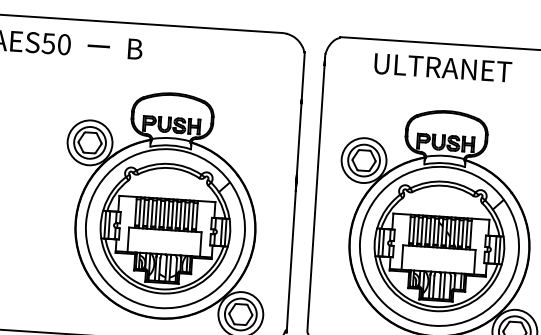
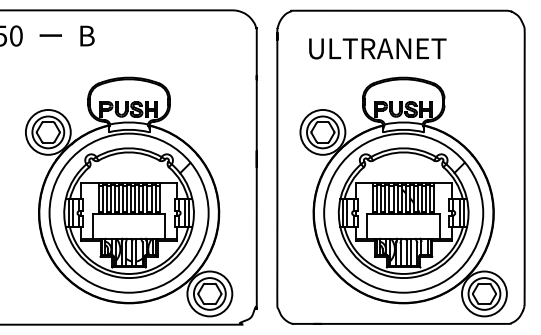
text: (442, 67) -> (377, 48), moved

